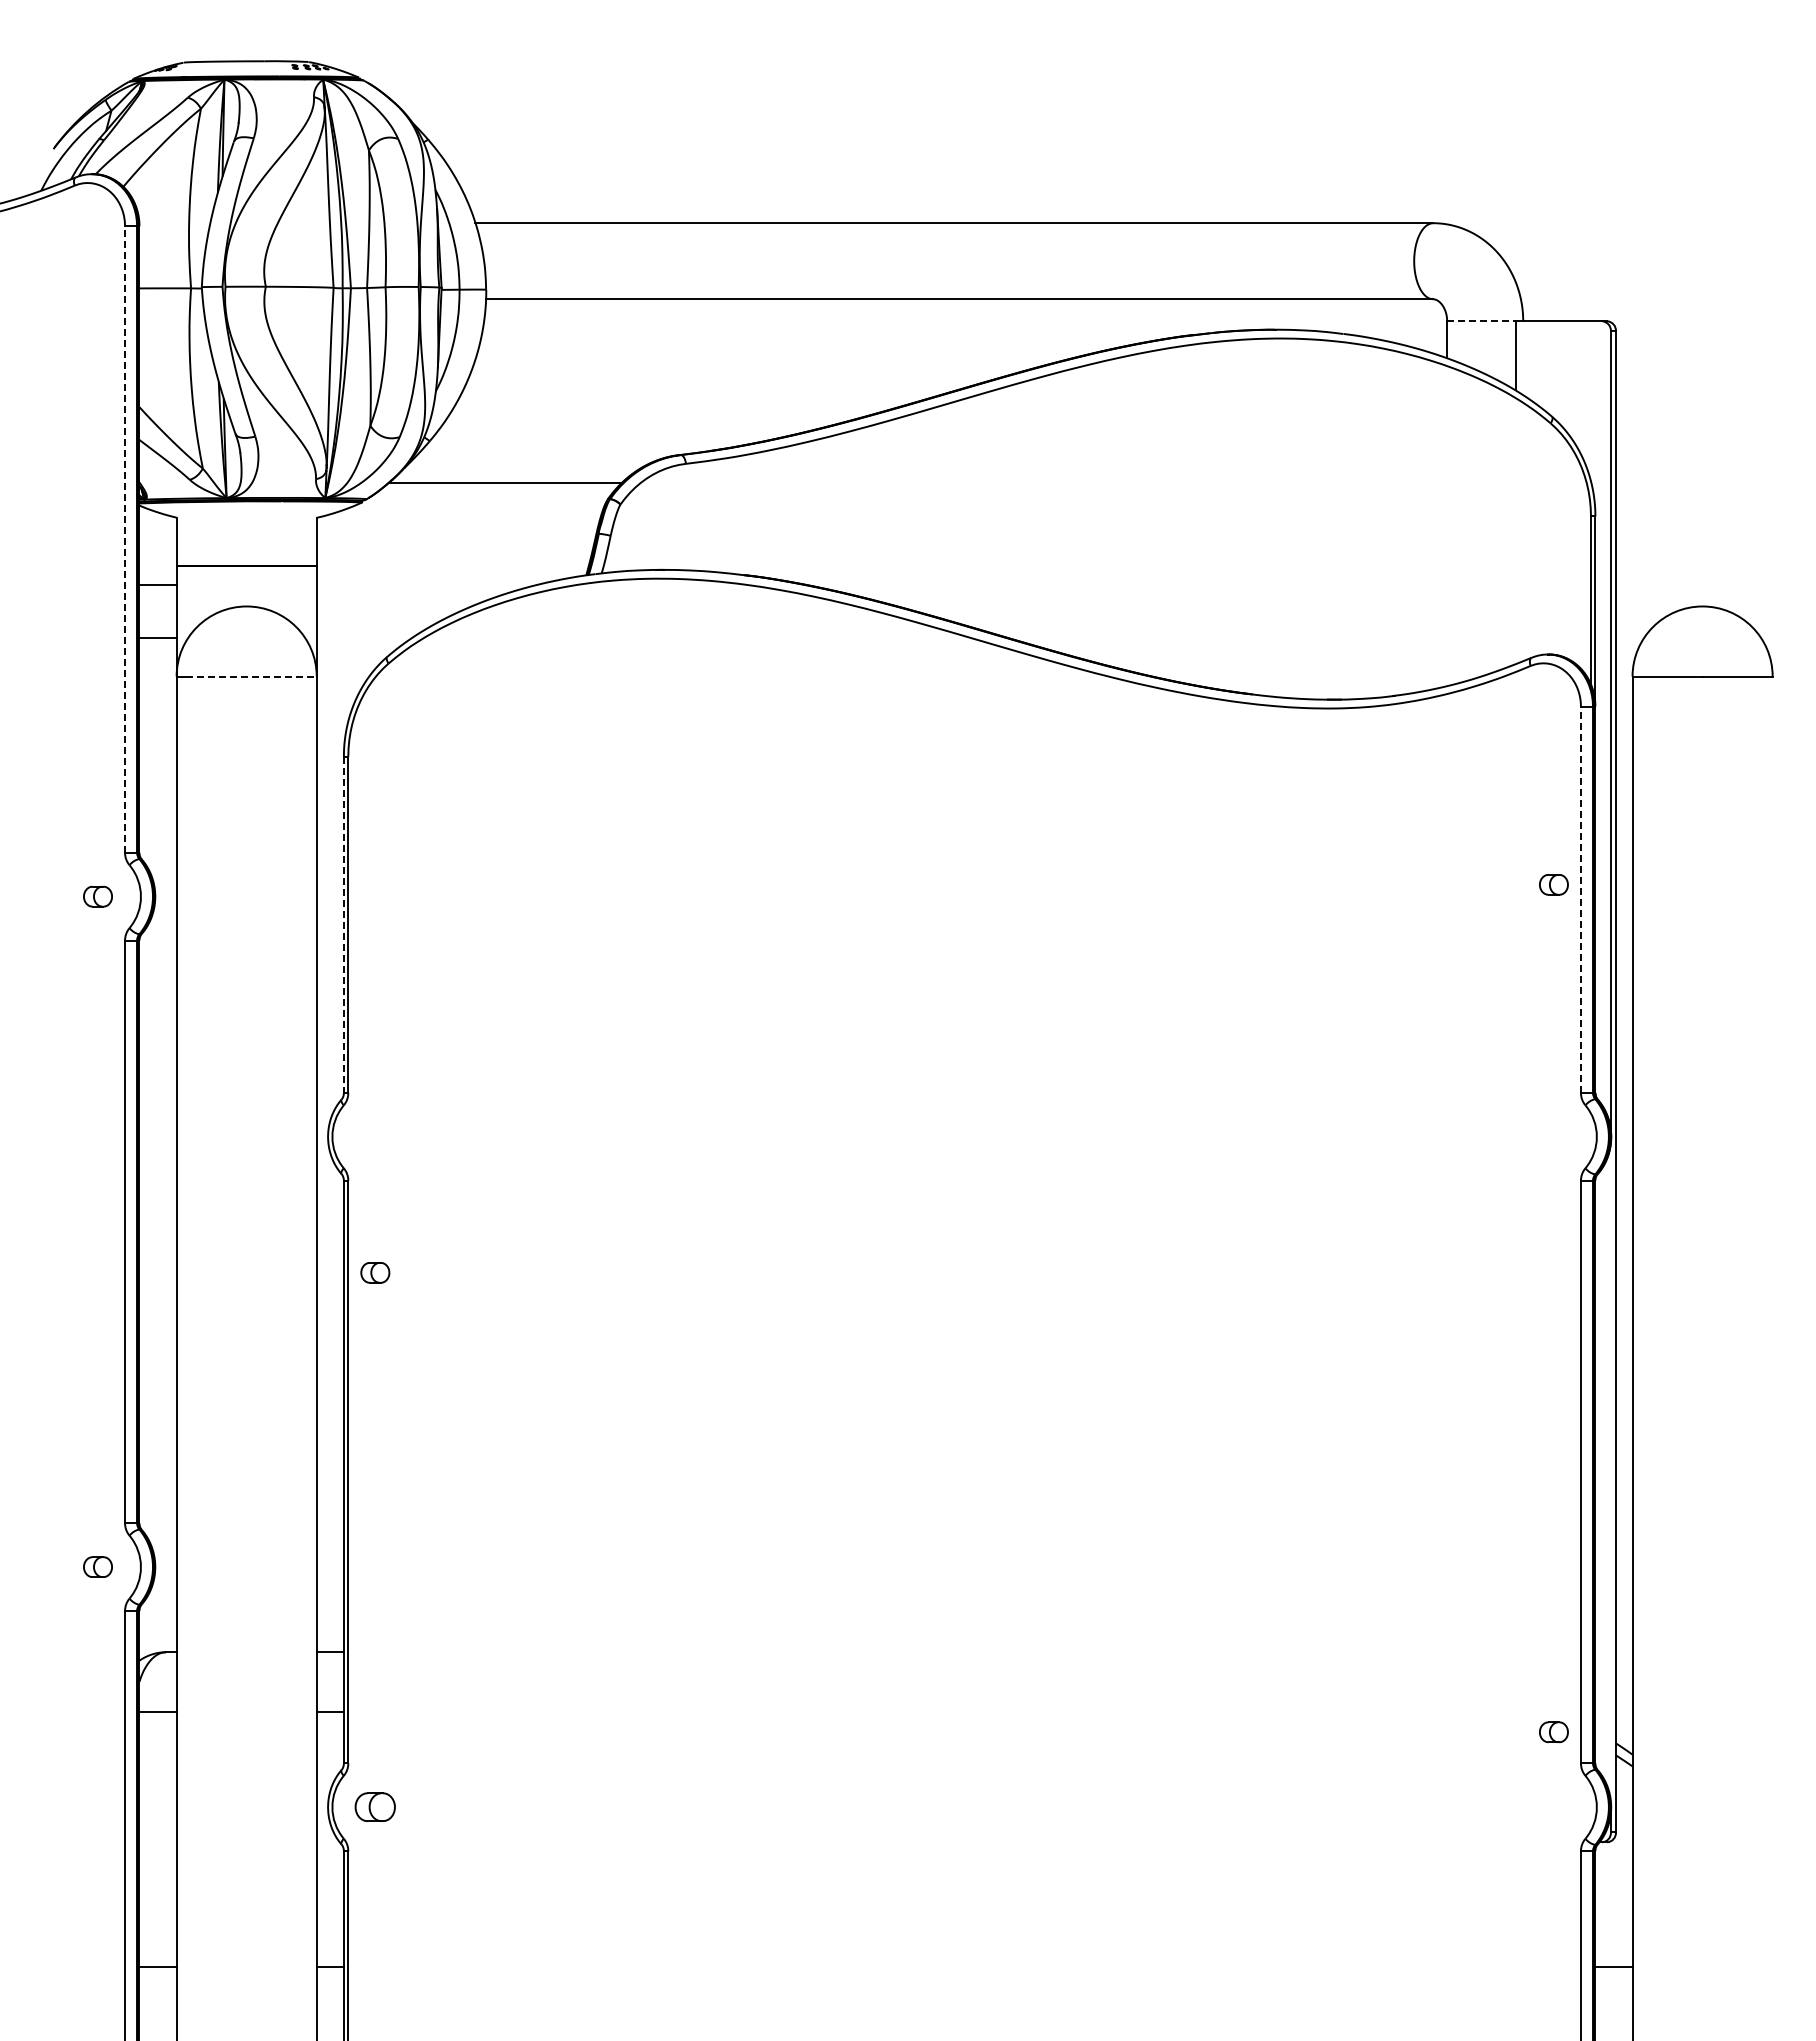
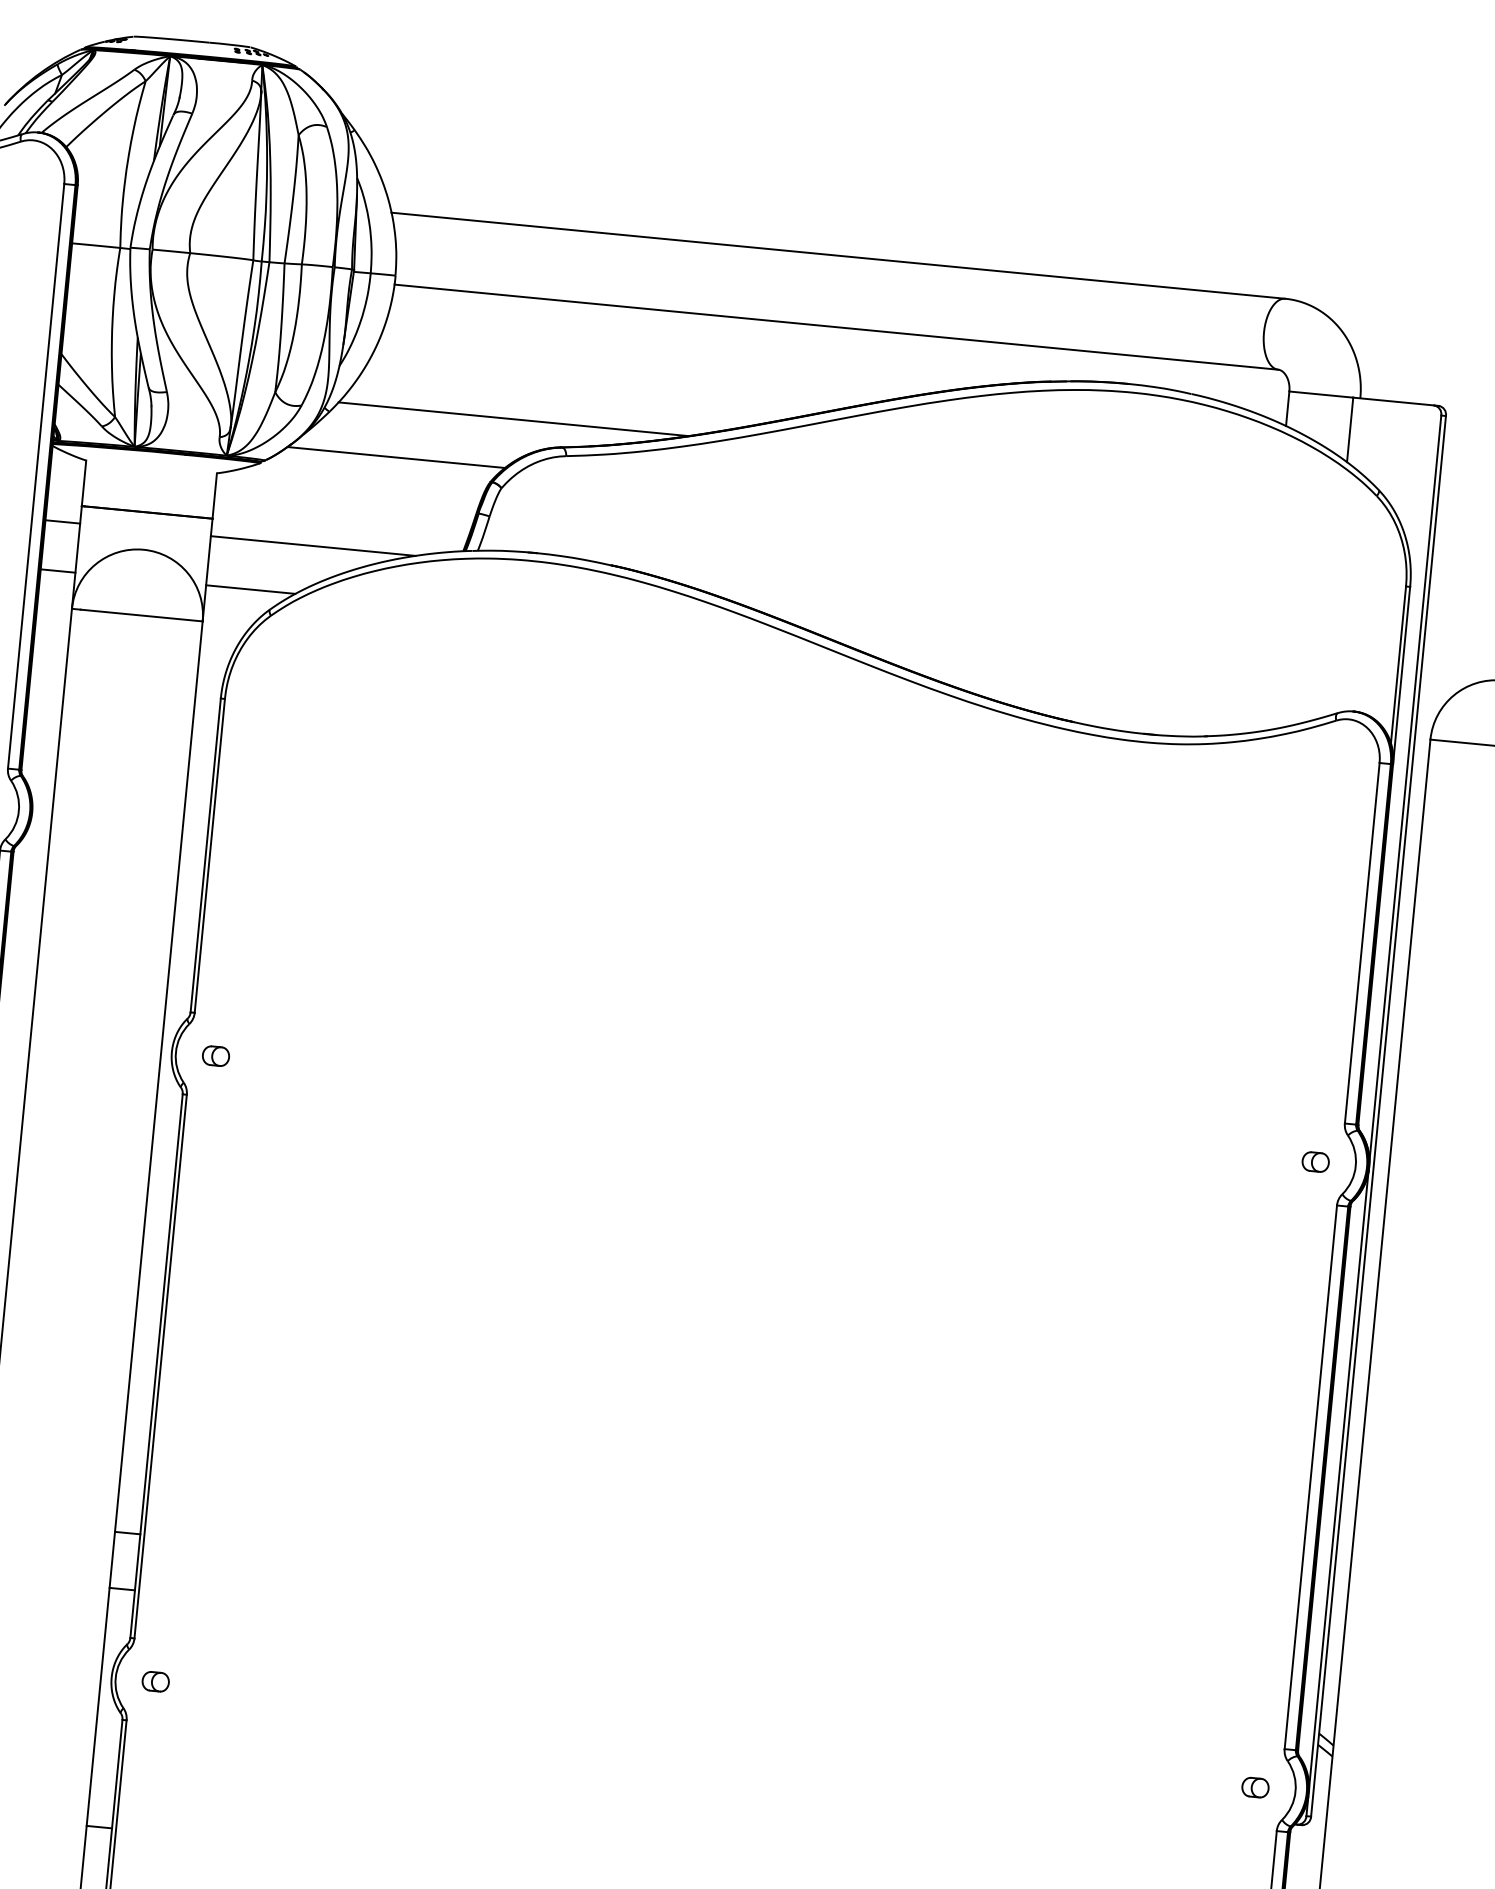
line: (1481, 321) -> (1321, 394), dashed -> solid
line: (625, 430) -> (512, 419), added
line: (125, 538) -> (36, 475), dashed -> solid
line: (426, 585) -> (313, 546), added
line: (364, 637) -> (250, 589), added
line: (251, 676) -> (141, 615), dashed -> solid
part: (1553, 884) -> (1315, 1161), moved
line: (1580, 899) -> (1361, 943), dashed -> solid
line: (343, 925) -> (205, 856), dashed -> solid
part: (375, 1272) -> (216, 1055), moved
line: (1610, 1471) -> (1338, 1479), added
part: (1553, 1732) -> (1255, 1787), moved
part: (375, 1807) -> (155, 1681), size x0.71

